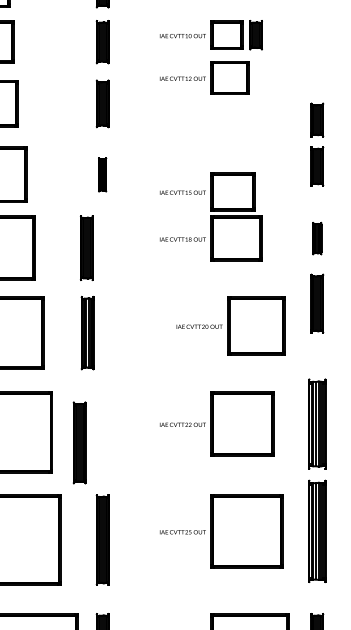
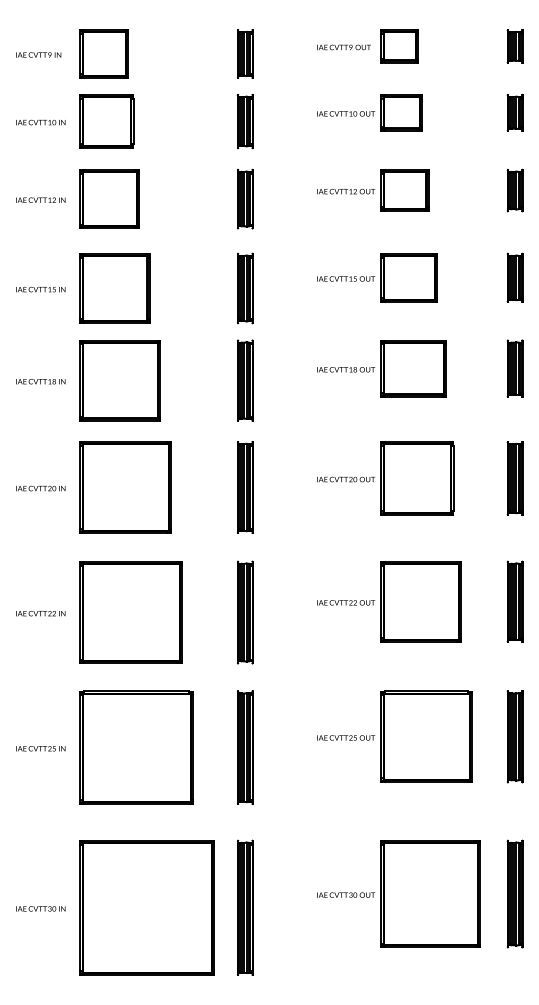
part: (255, 34) -> (514, 112), moved
part: (204, 77) -> (373, 190), moved
part: (316, 120) -> (514, 190), moved
part: (102, 174) -> (244, 288), size x1.67
part: (207, 191) -> (377, 277), moved
part: (316, 238) -> (514, 368), size x1.43
part: (86, 248) -> (244, 380), moved
part: (316, 303) -> (514, 478), moved
part: (230, 325) -> (385, 478), moved
part: (86, 333) -> (244, 487), moved
part: (316, 423) -> (514, 601), size x0.71
part: (79, 442) -> (245, 612), moved
part: (316, 531) -> (514, 736), size x0.71

